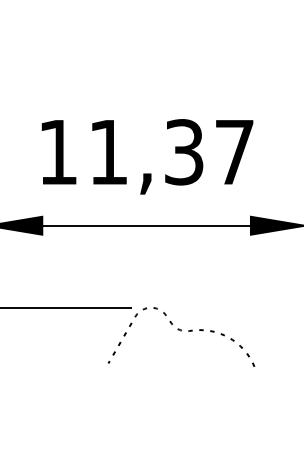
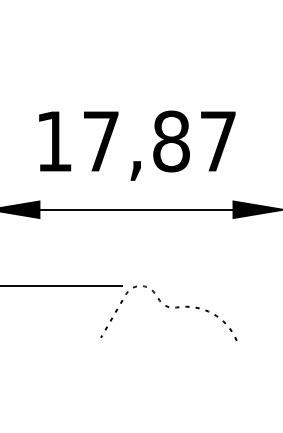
text: (147, 152) -> (137, 141), 11,37 -> 17,87

